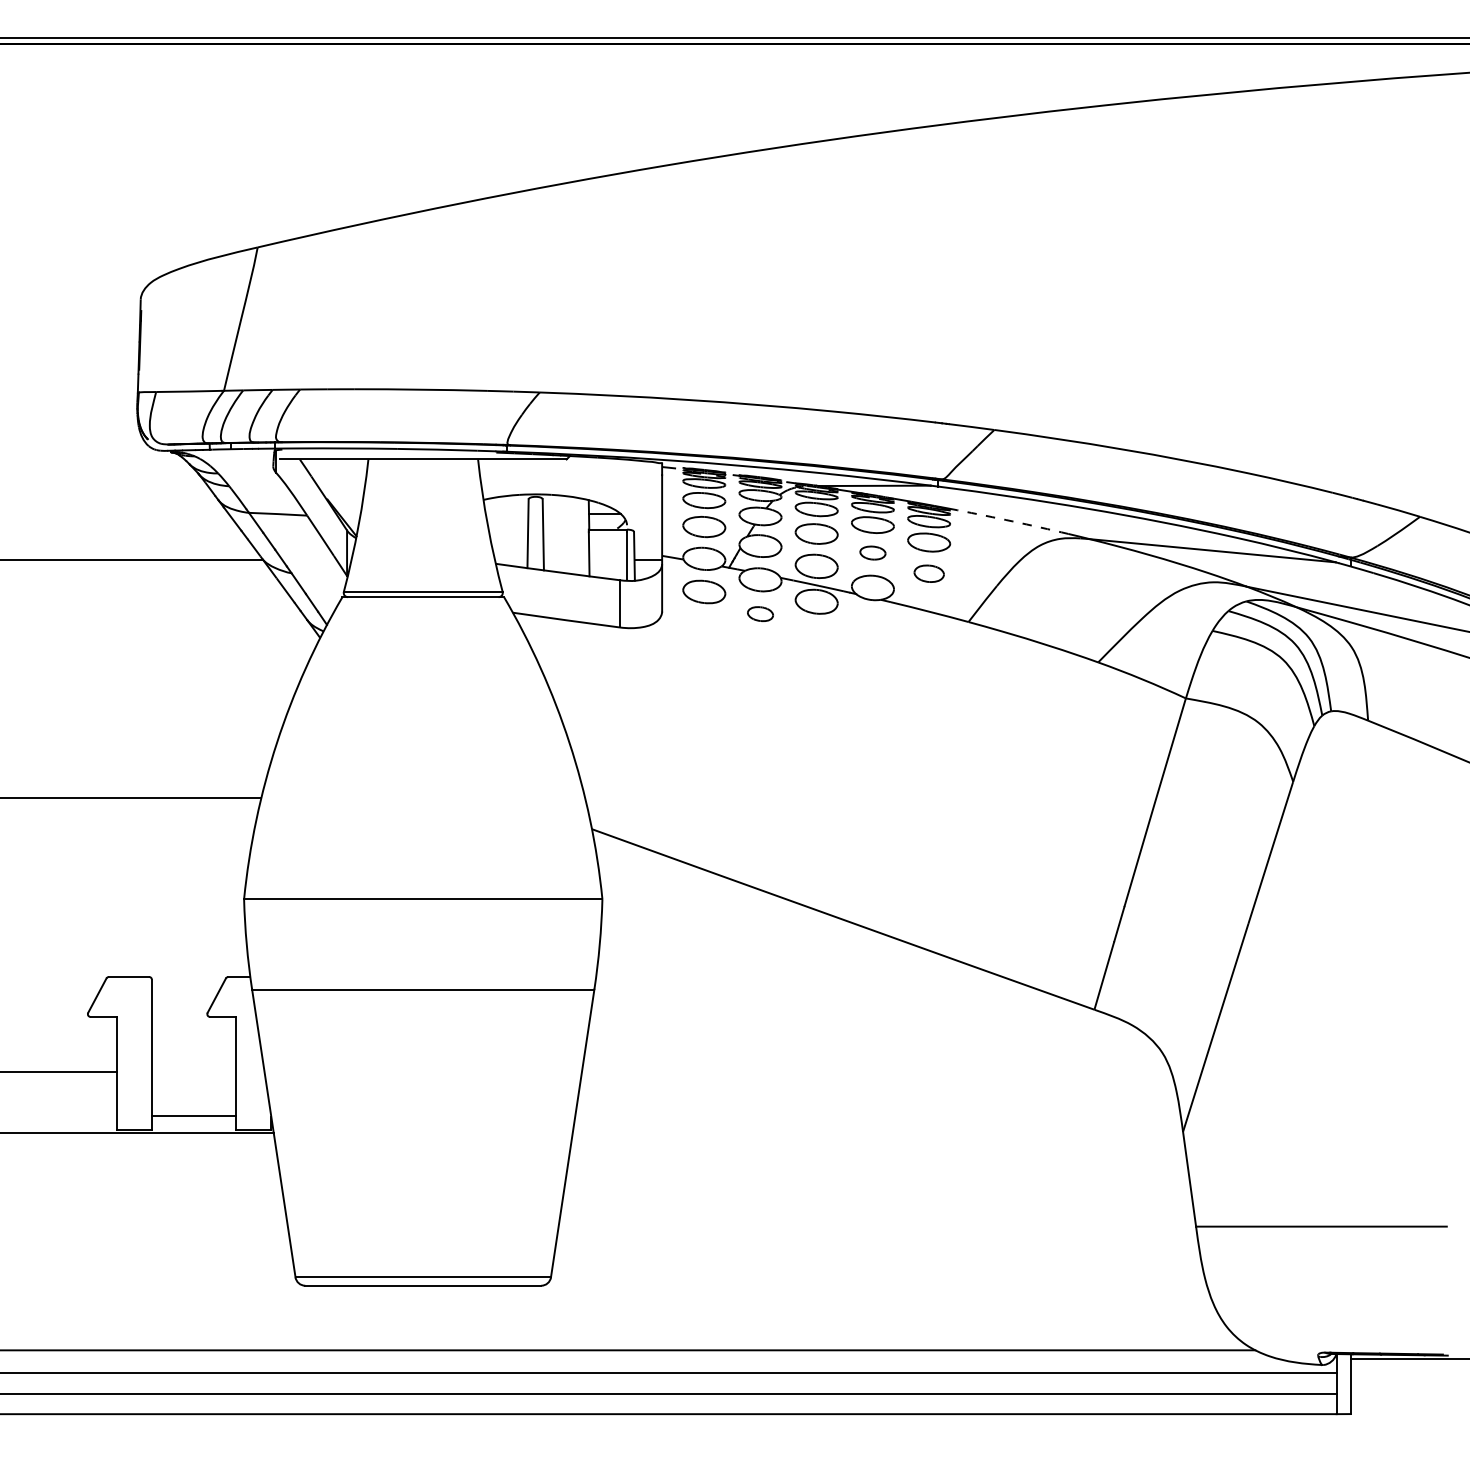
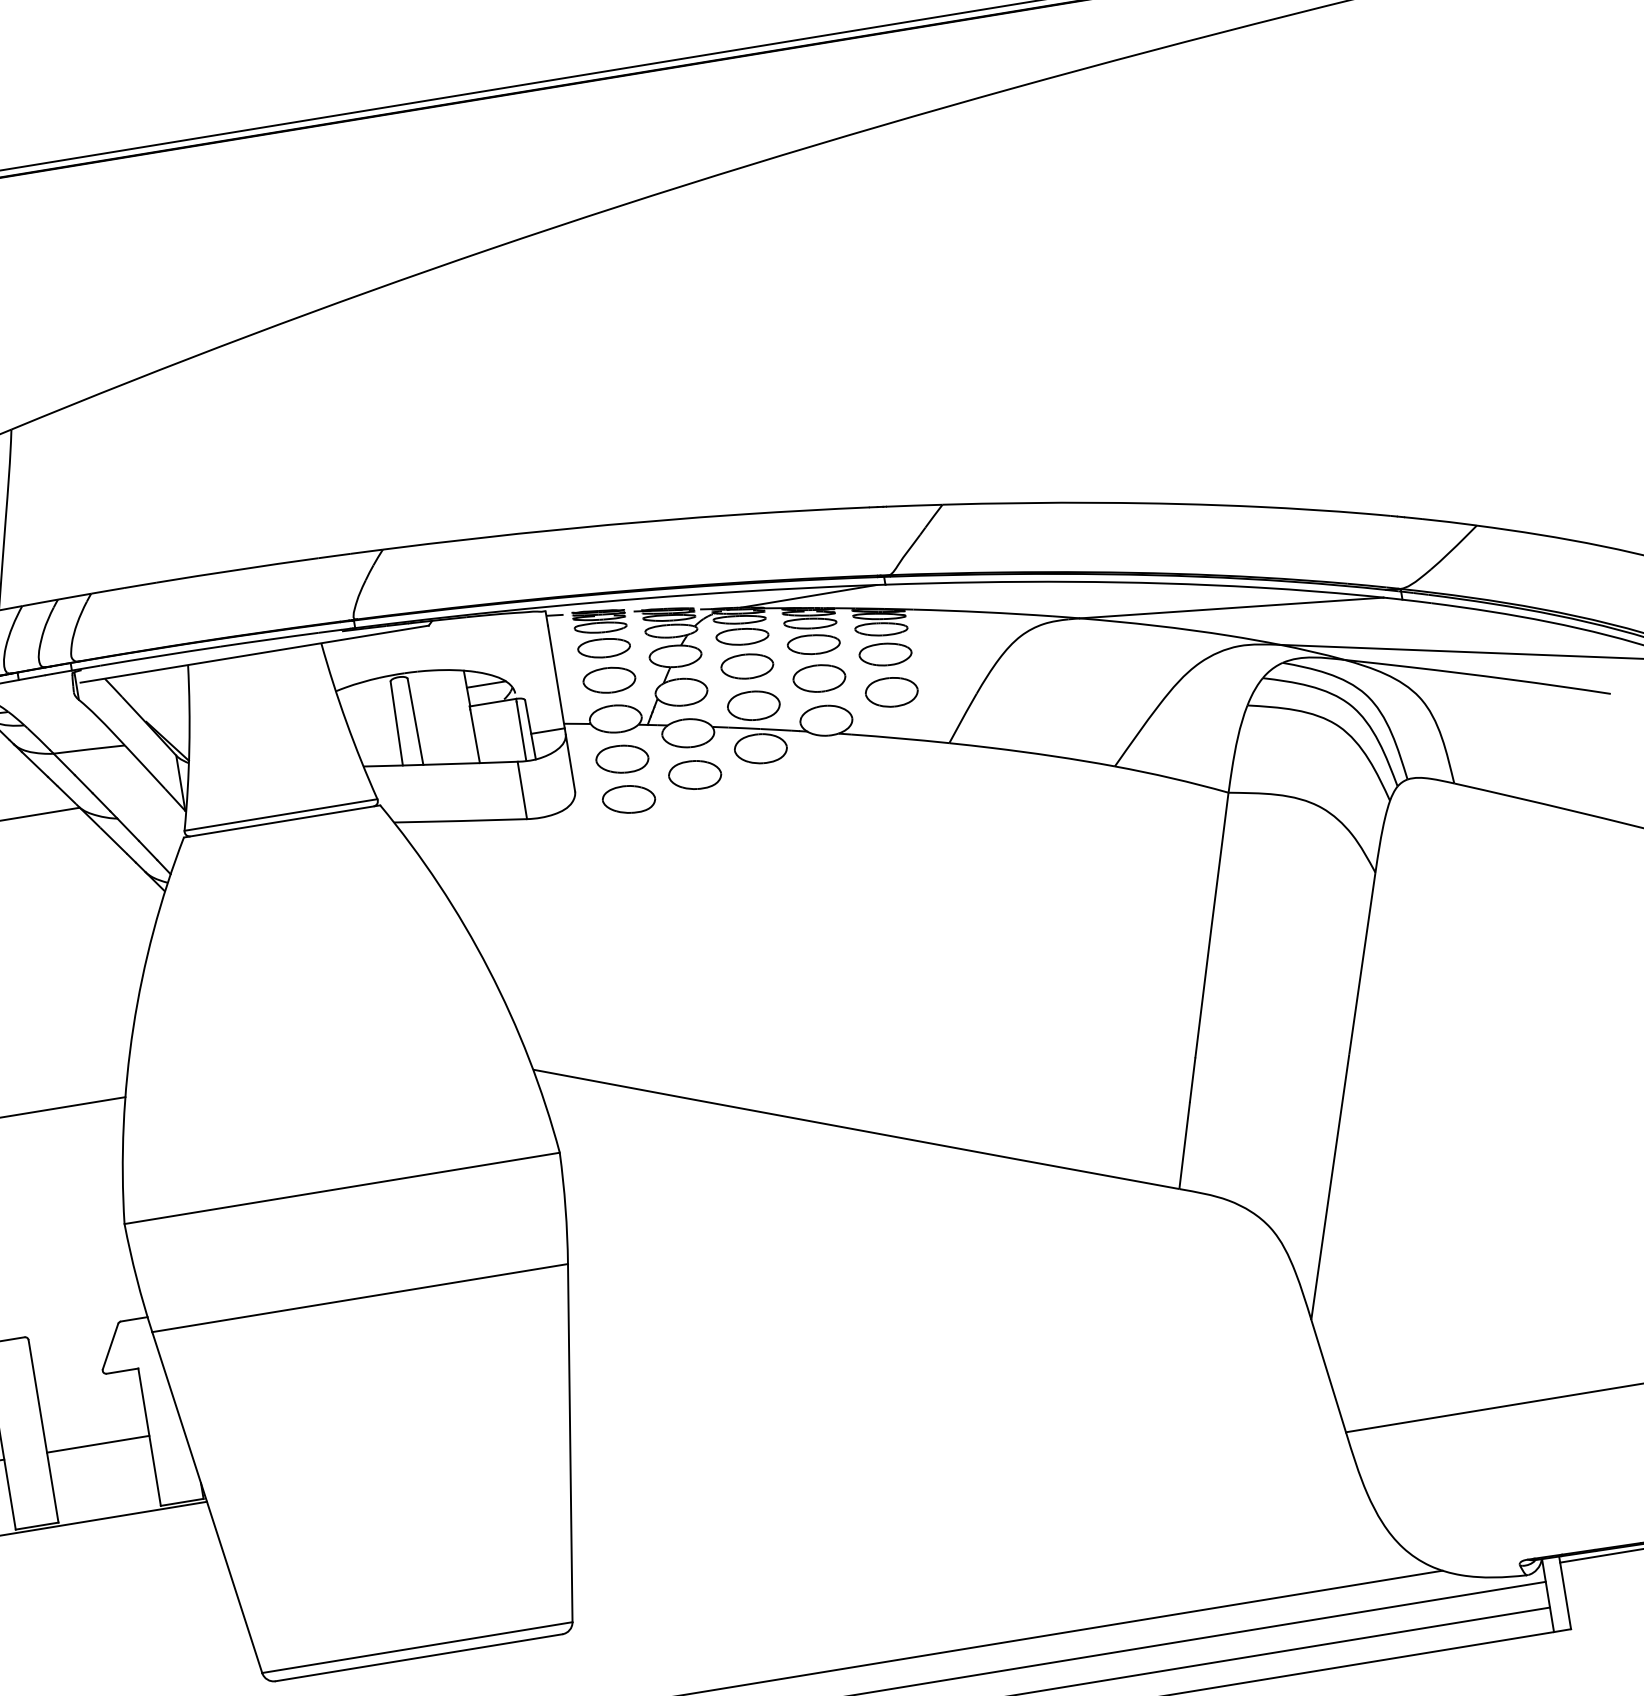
arc: (1012, 521) -> (982, 612), dashed -> solid
part: (872, 552) -> (818, 677), size x1.67
part: (929, 573) -> (892, 691), size x1.43
part: (760, 613) -> (694, 774), size x1.67
part: (704, 625) -> (629, 799), added
line: (193, 1116) -> (97, 1444), moved

